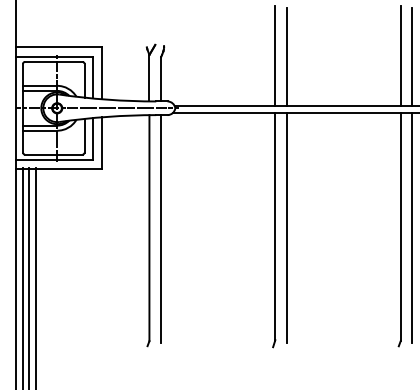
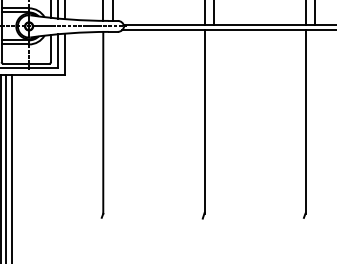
line: (287, 227) -> (214, 122), removed
line: (412, 227) -> (314, 122), removed
line: (161, 229) -> (112, 123), removed

